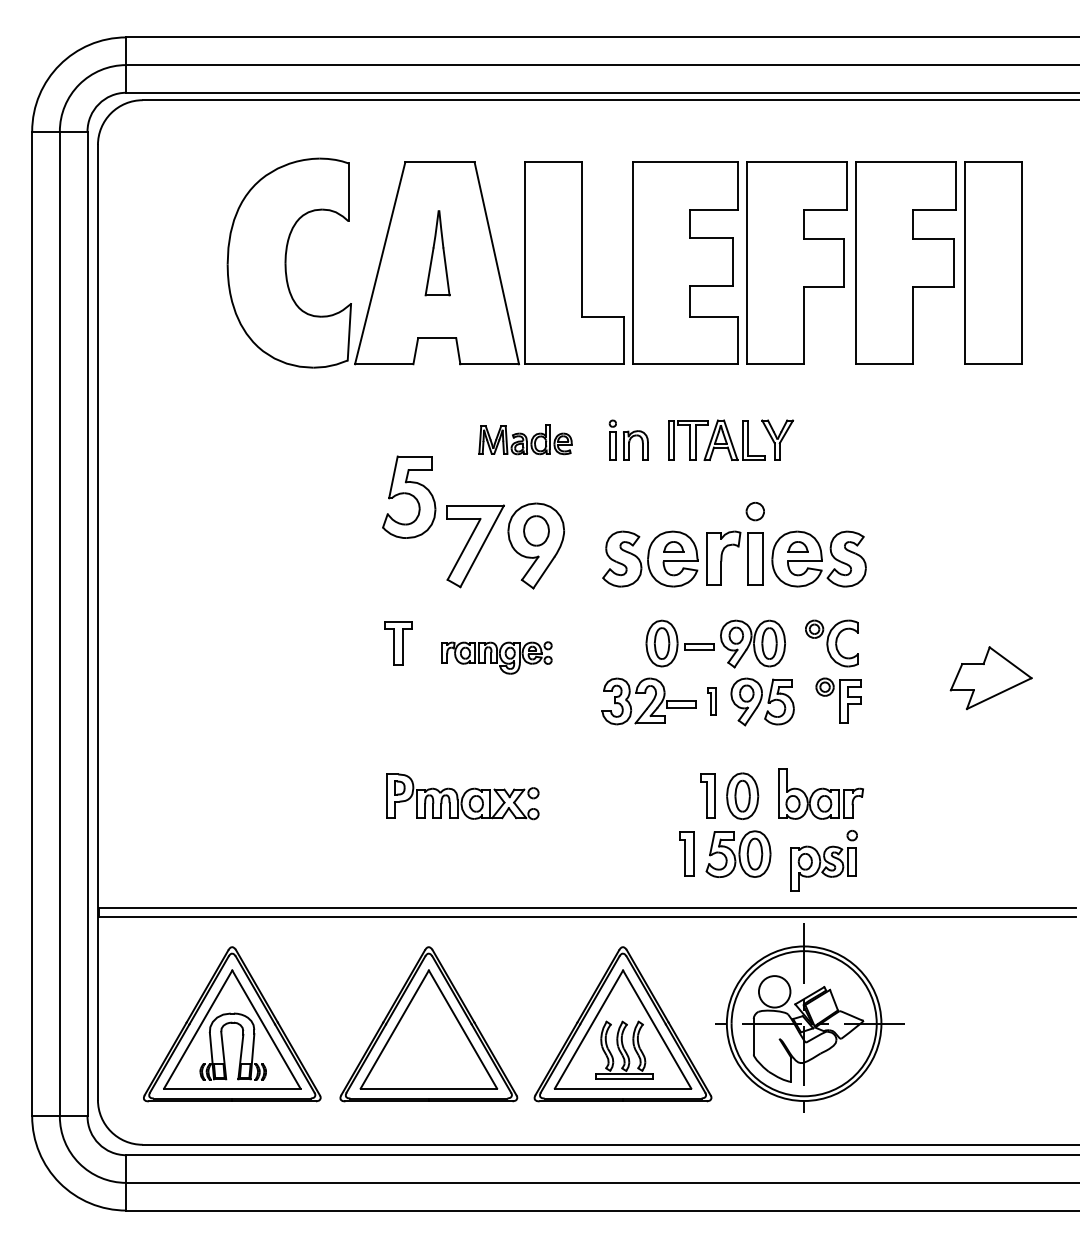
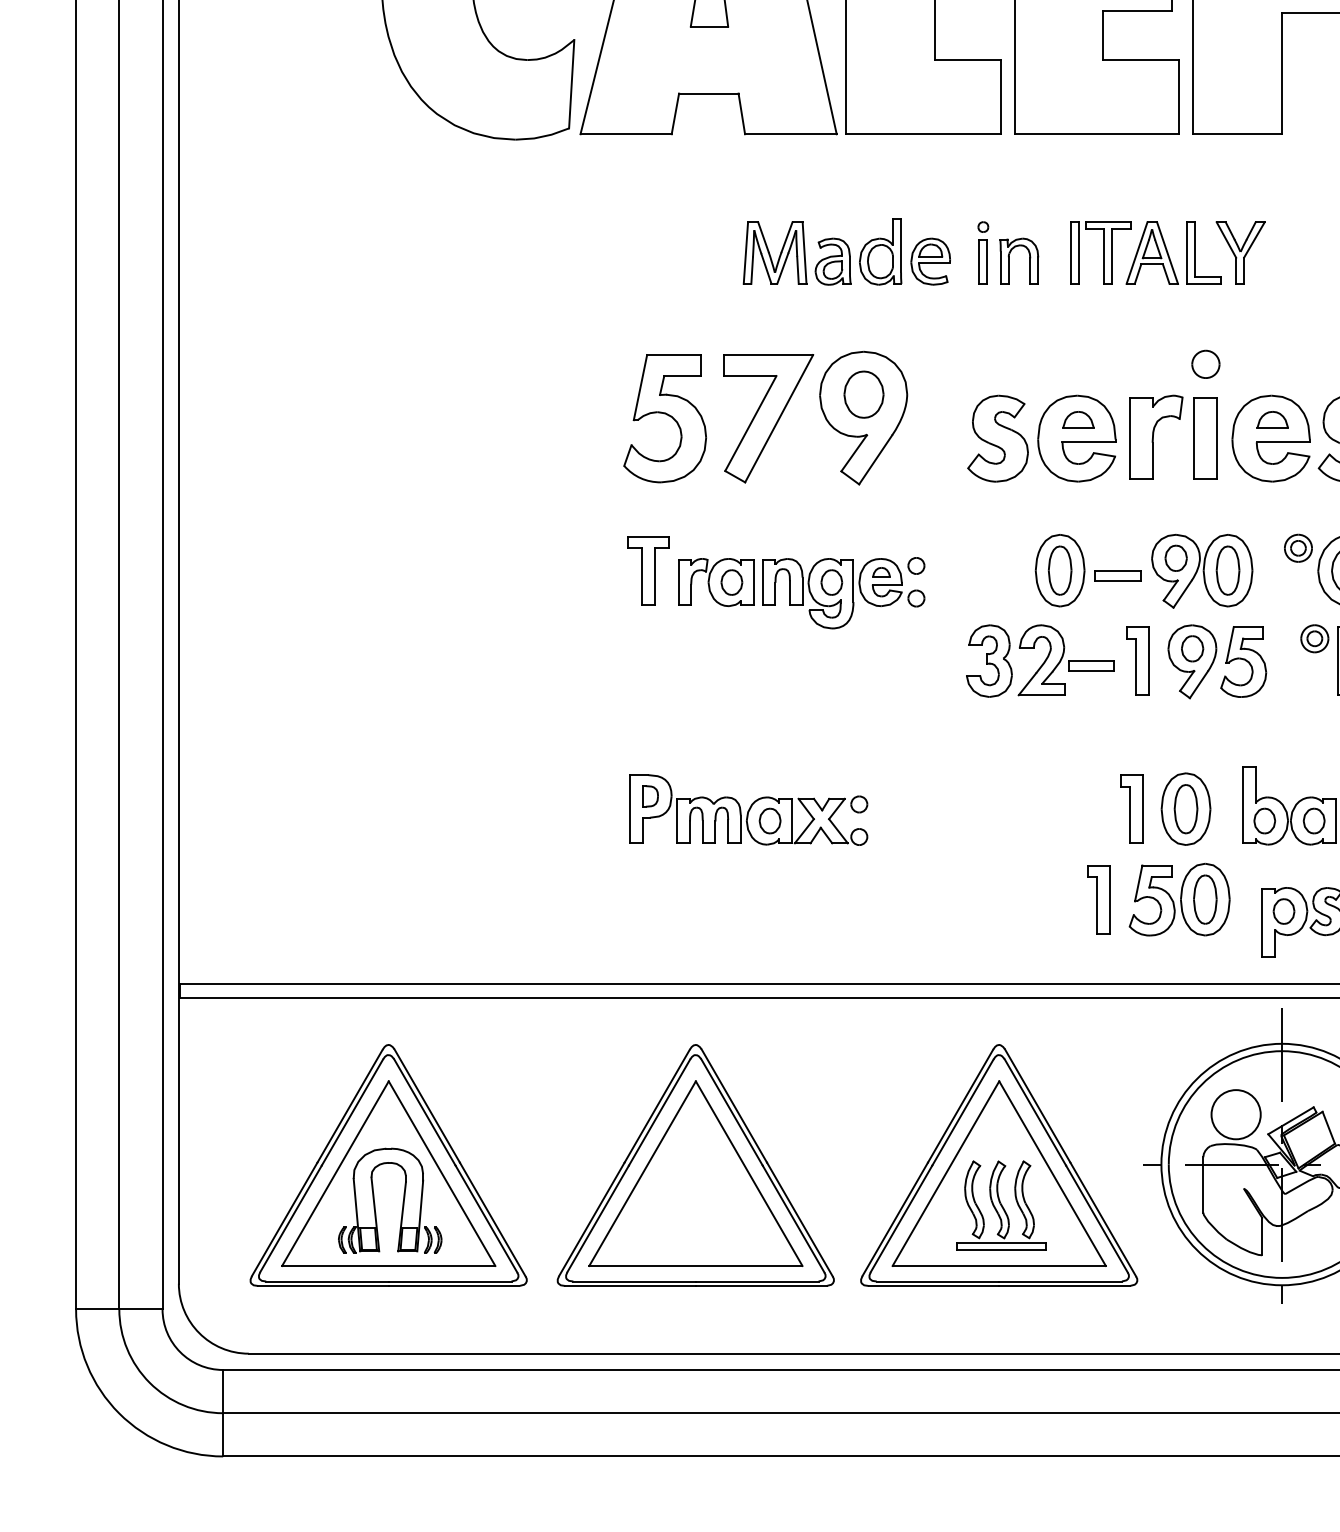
part: (525, 439) -> (846, 251), size x1.43
part: (409, 496) -> (665, 417), moved
part: (496, 657) -> (801, 592), size x1.43
part: (711, 701) -> (1137, 661), size x1.67

